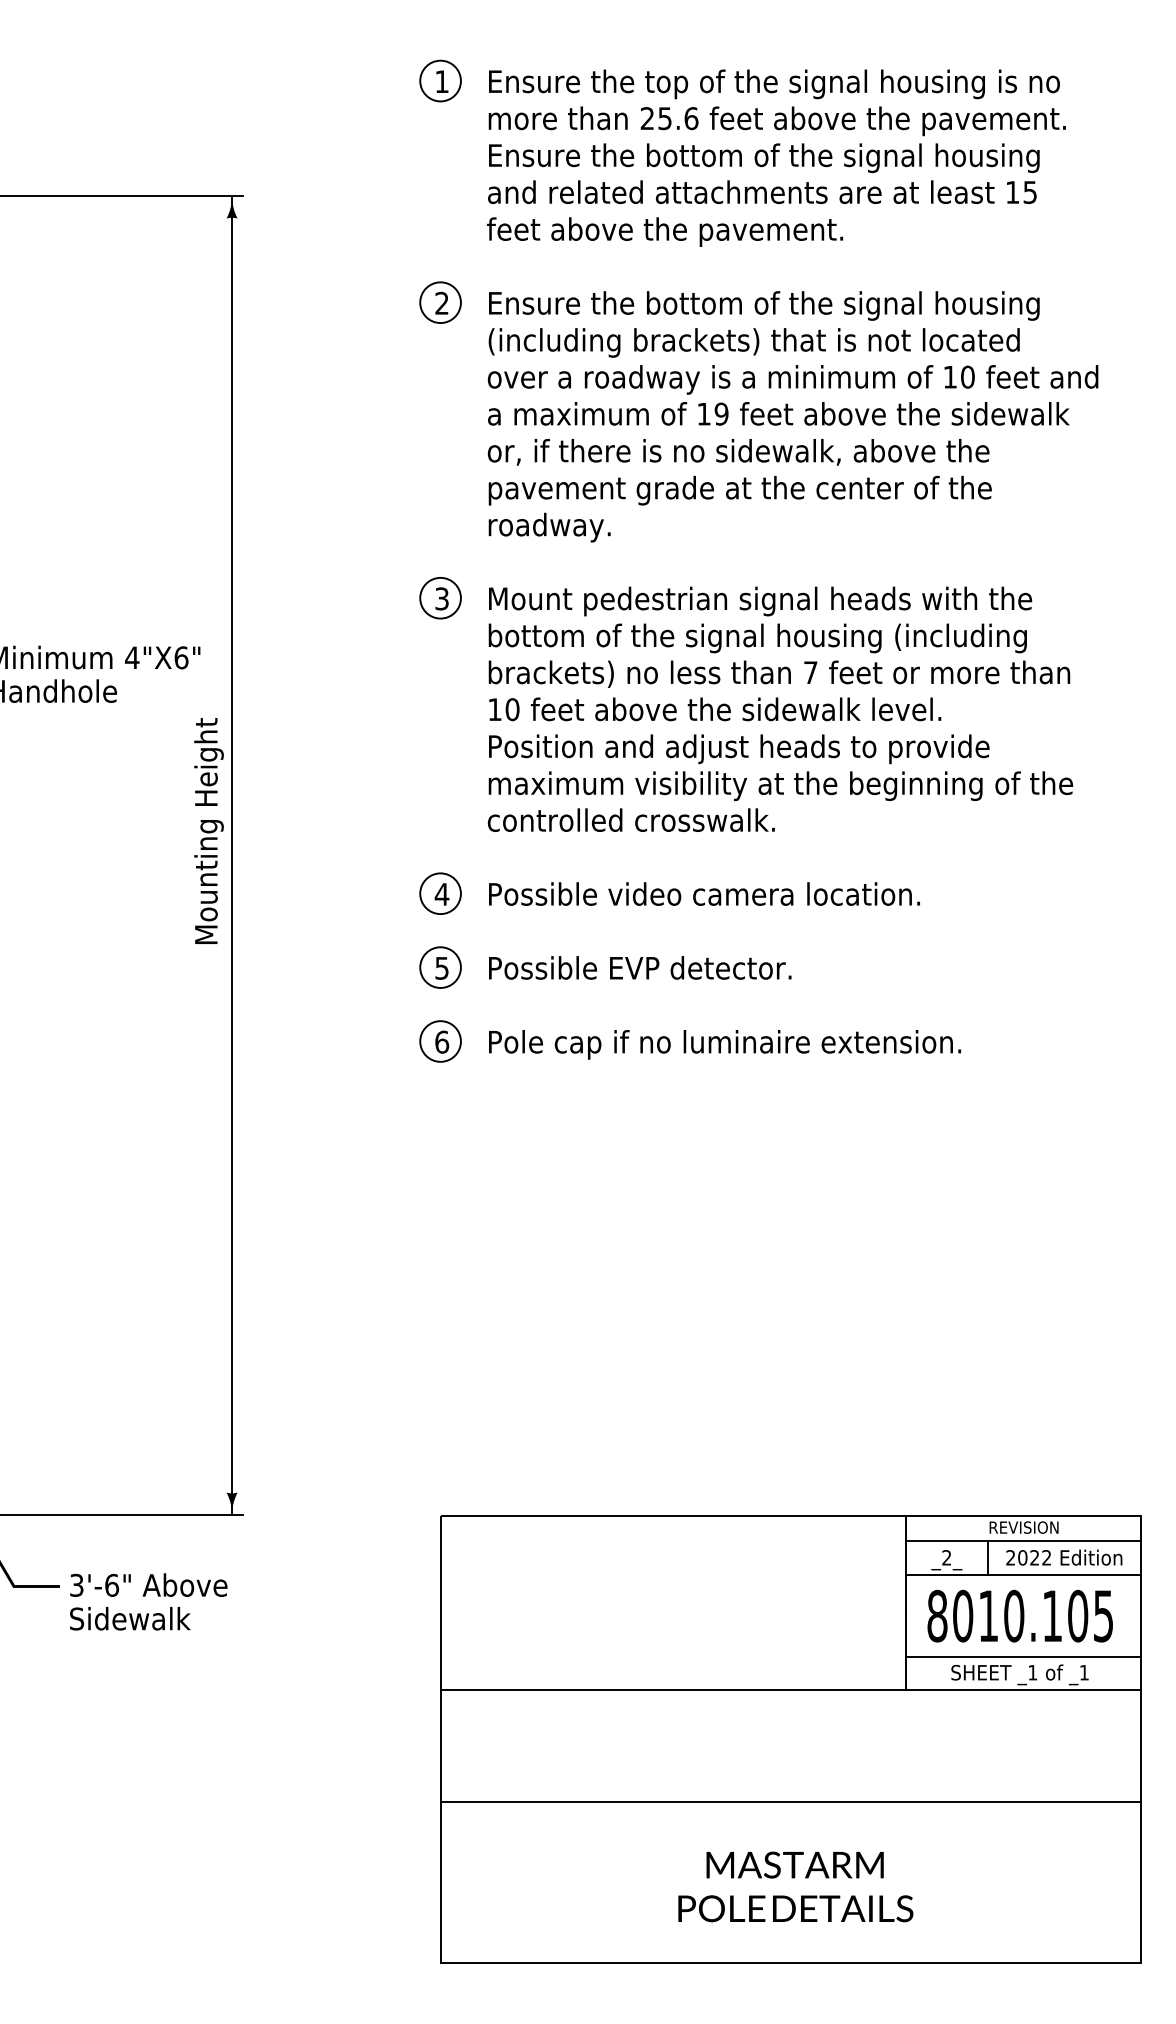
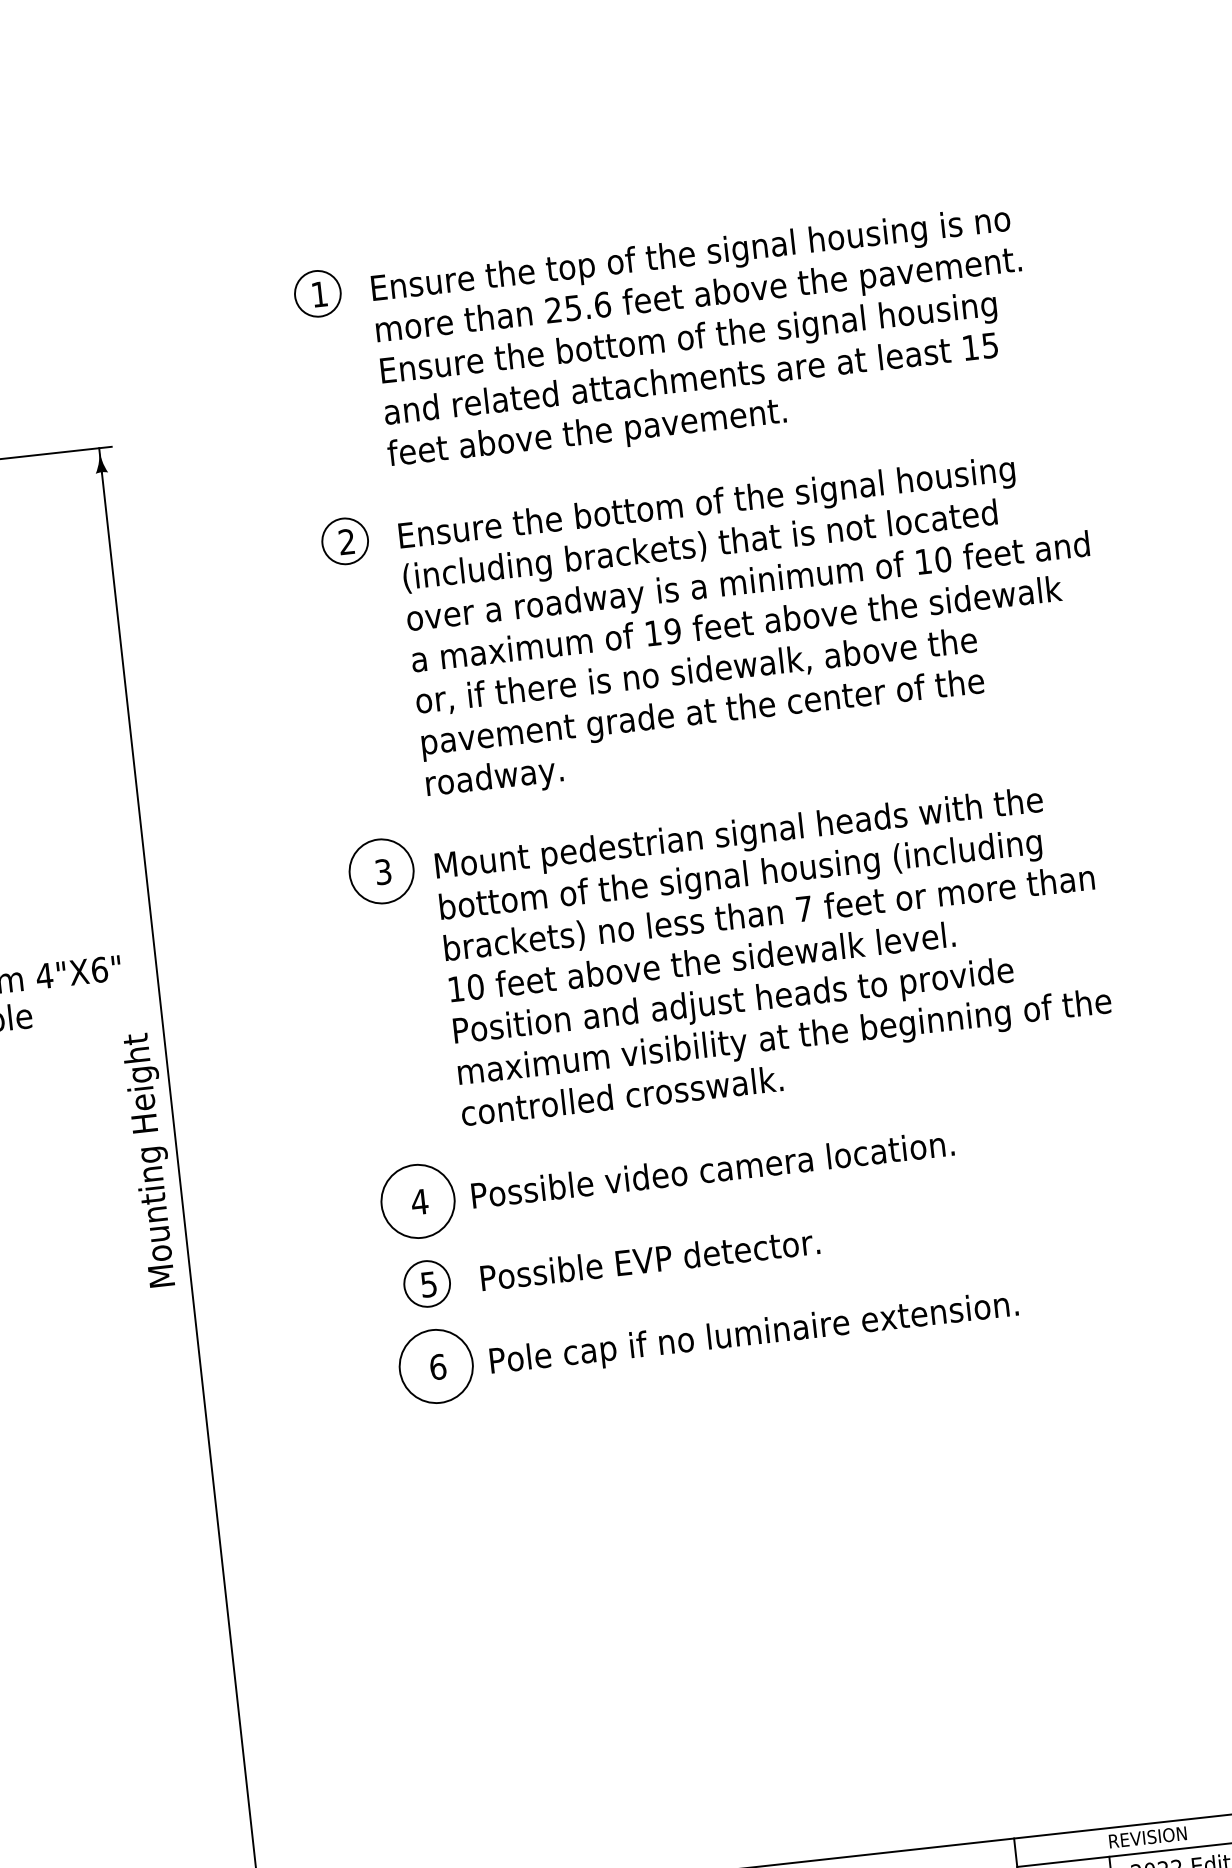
circle: (440, 597) -> (381, 870), size x1.4
circle: (440, 893) -> (417, 1201), size x1.6
circle: (440, 1041) -> (436, 1366), size x1.6

